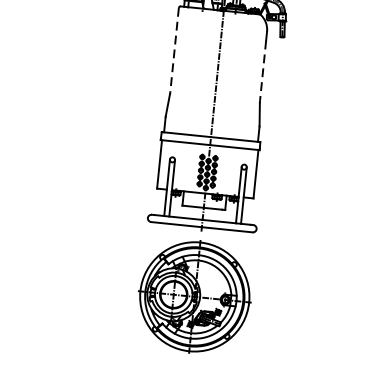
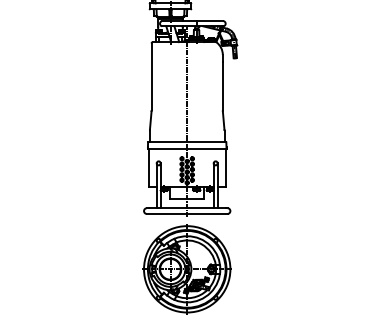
line: (174, 50) -> (151, 77), dashed -> solid
line: (262, 71) -> (222, 86), dashed -> solid

